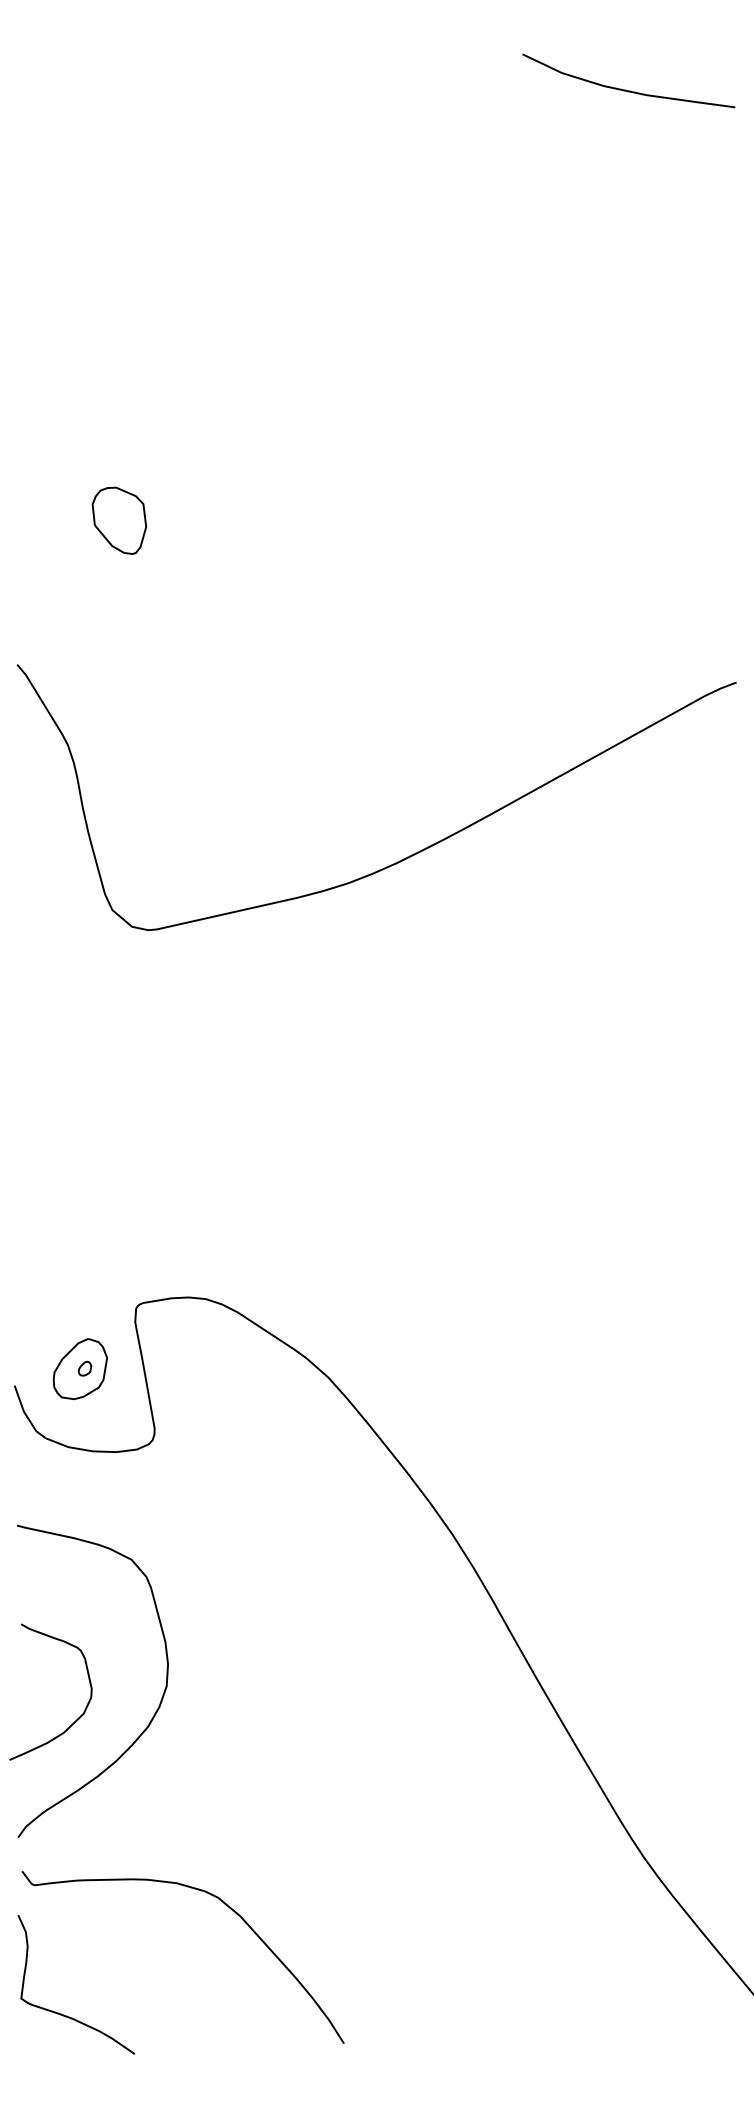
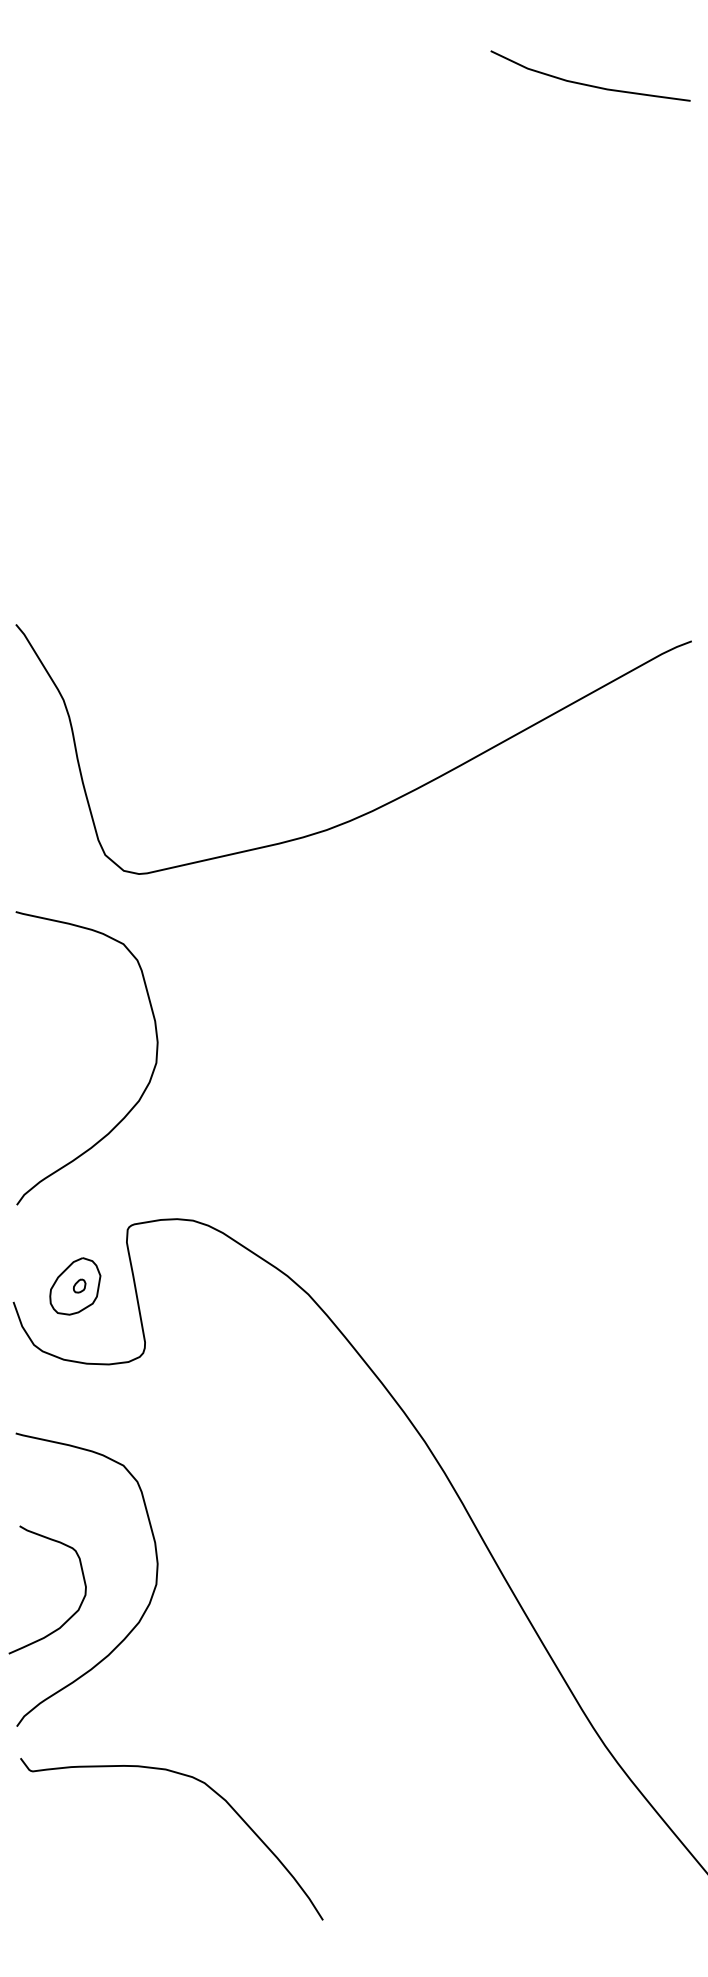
part: (119, 520) -> (112, 489), removed
curve: (152, 1161) -> (143, 1091), added
curve: (64, 2014) -> (60, 1892), removed

